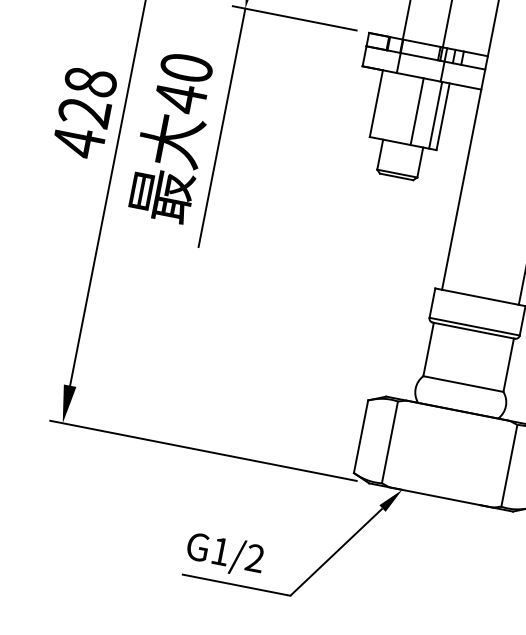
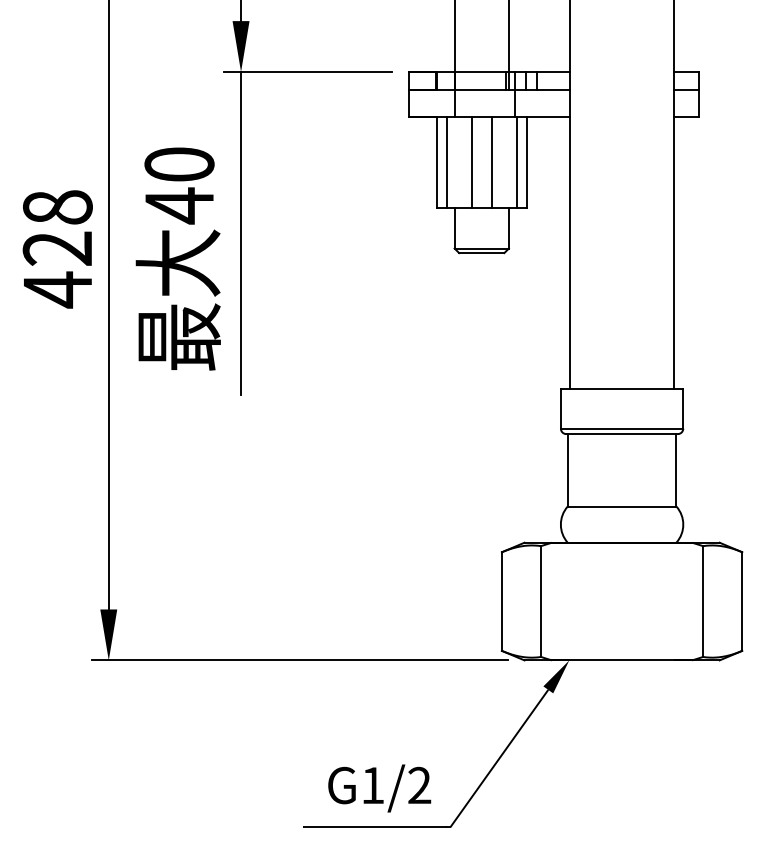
line: (383, 105) -> (446, 162), added
line: (402, 108) -> (471, 162), added
text: (225, 554) -> (379, 788), moved

